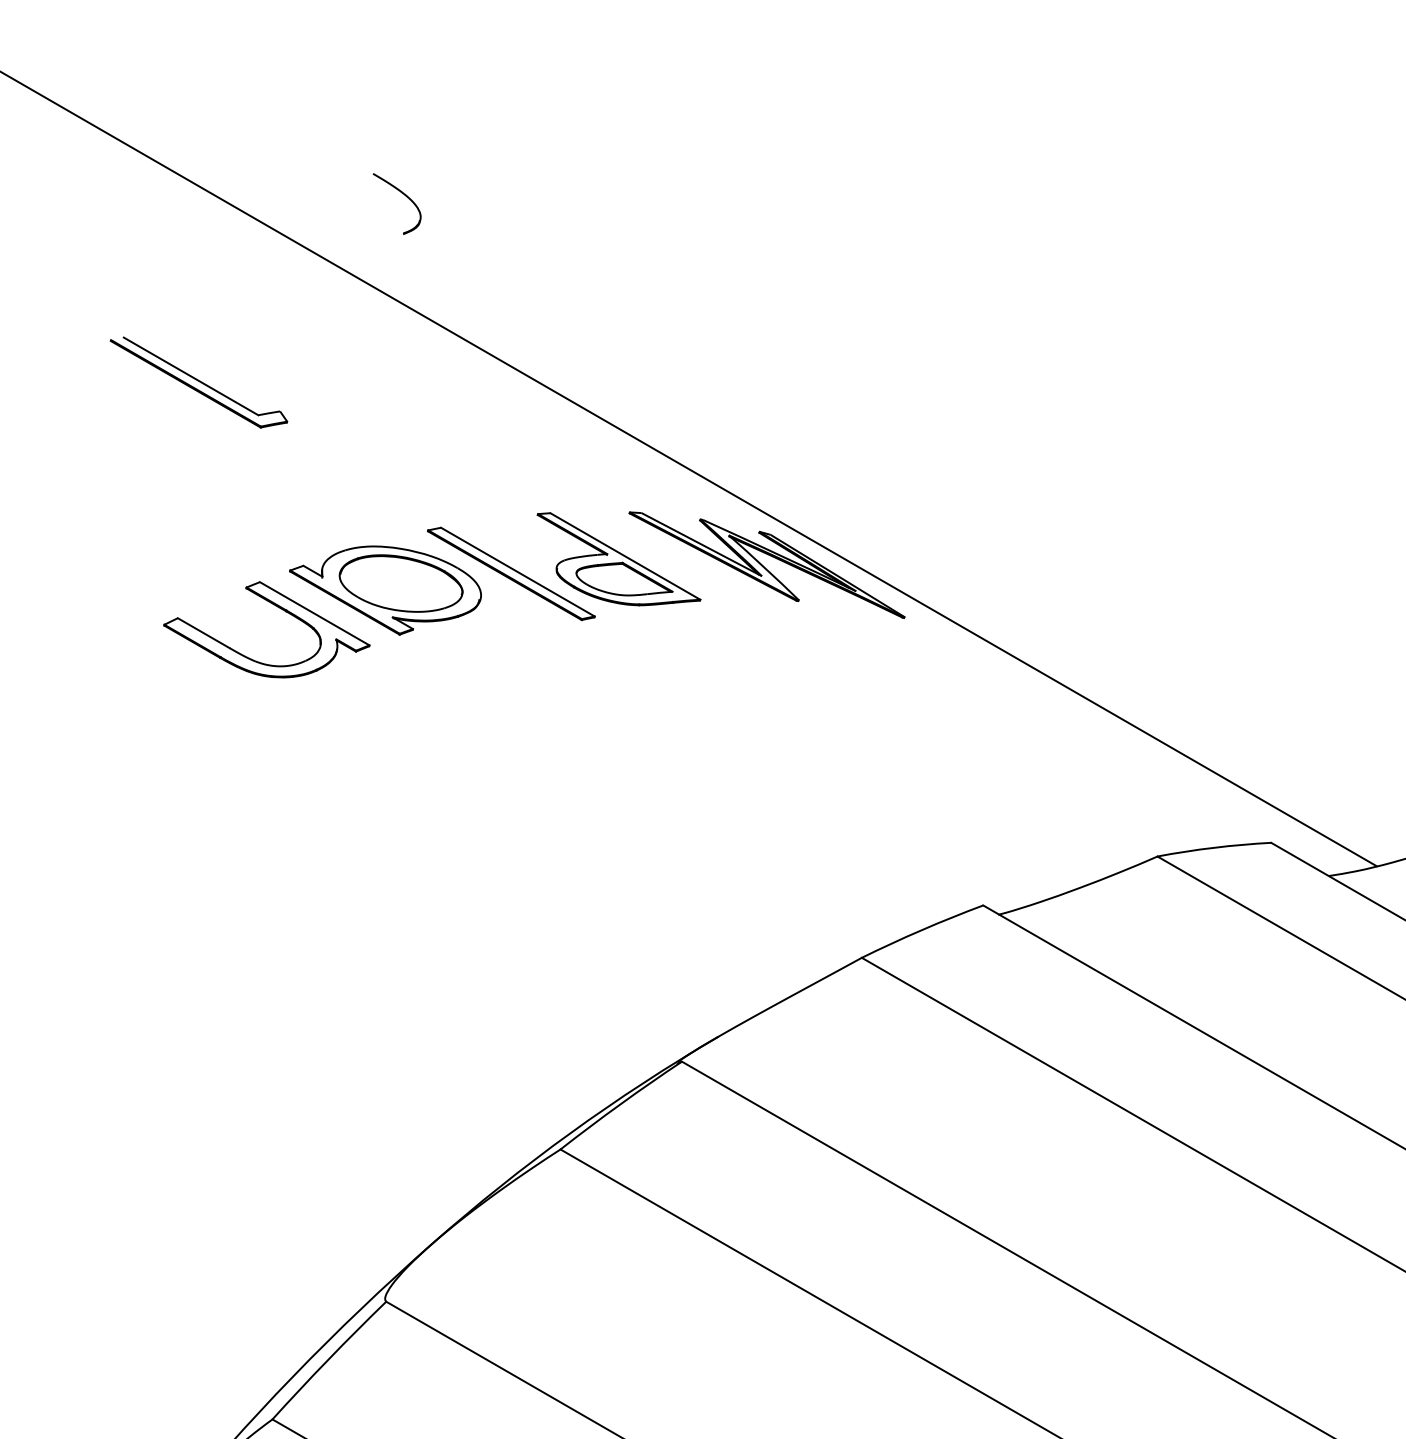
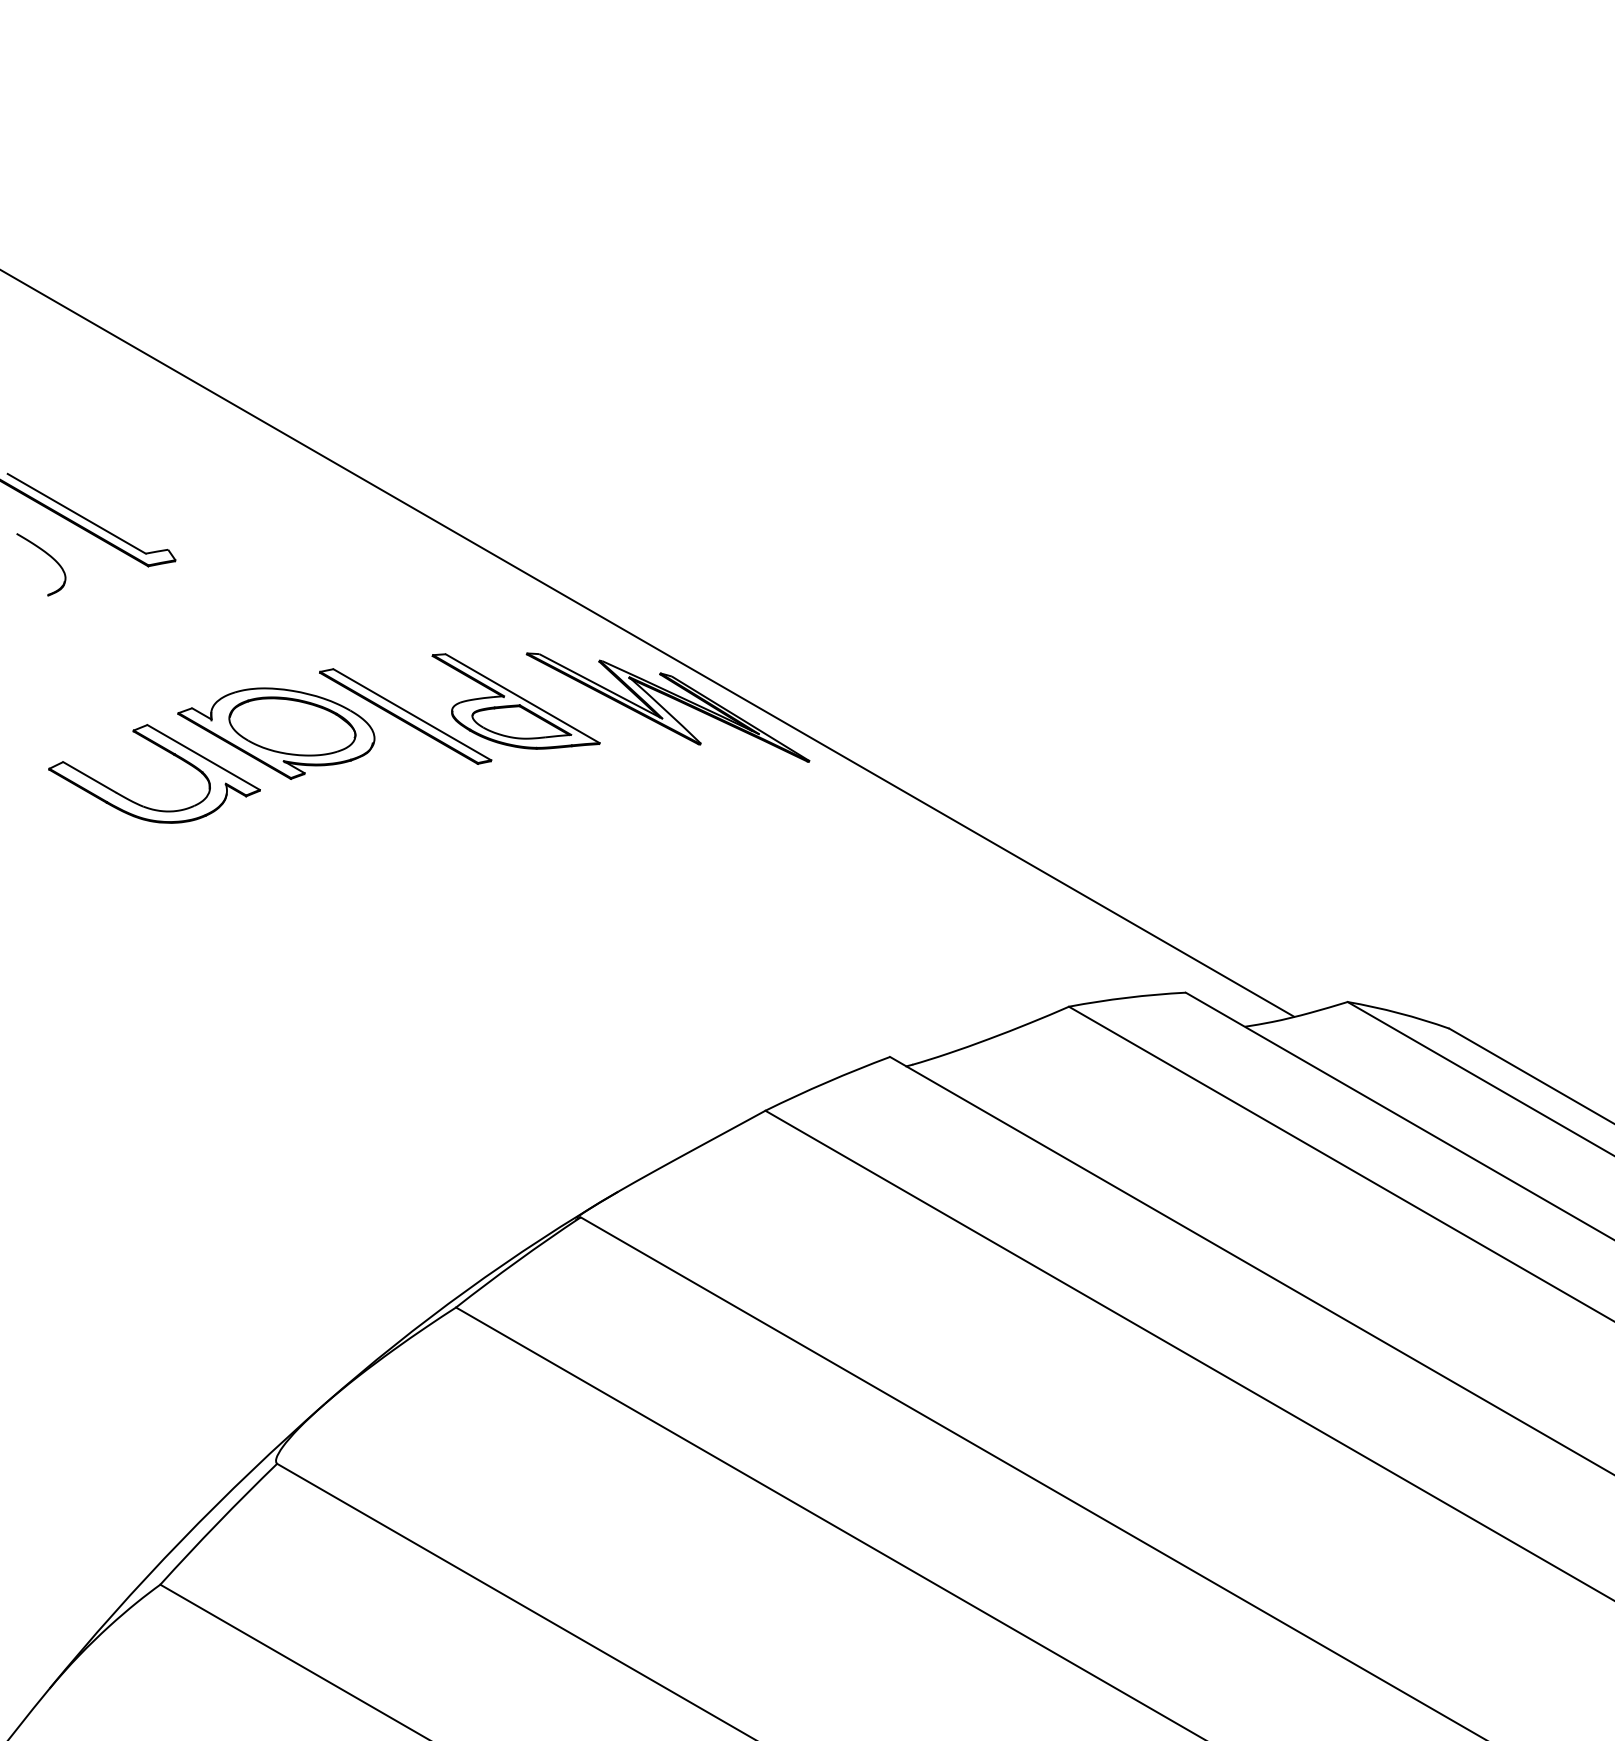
part: (402, 193) -> (46, 554), moved

